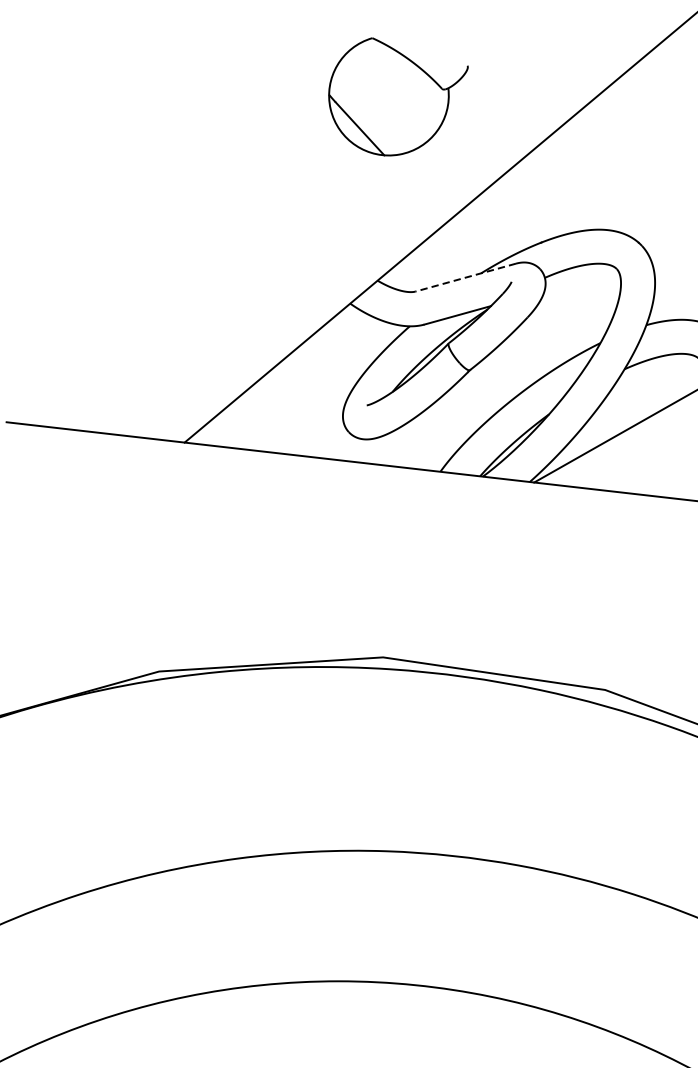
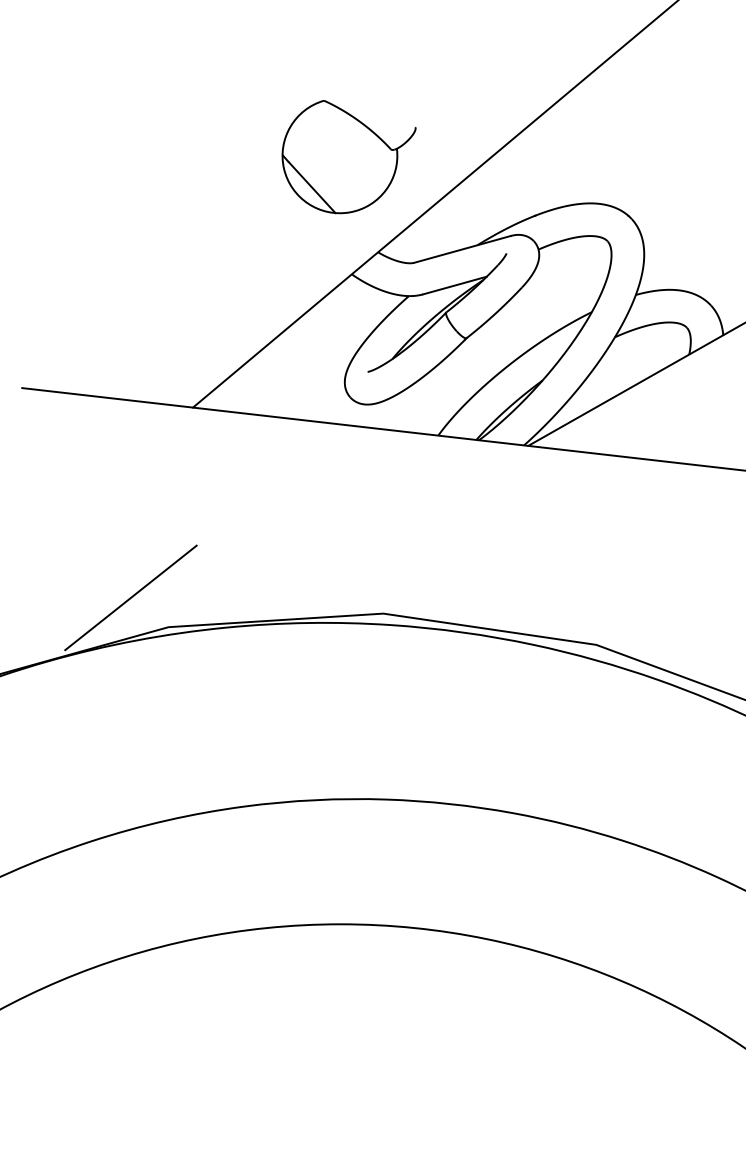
part: (397, 97) -> (348, 157), moved
line: (465, 277) -> (462, 249), dashed -> solid
line: (119, 640) -> (130, 597), added

